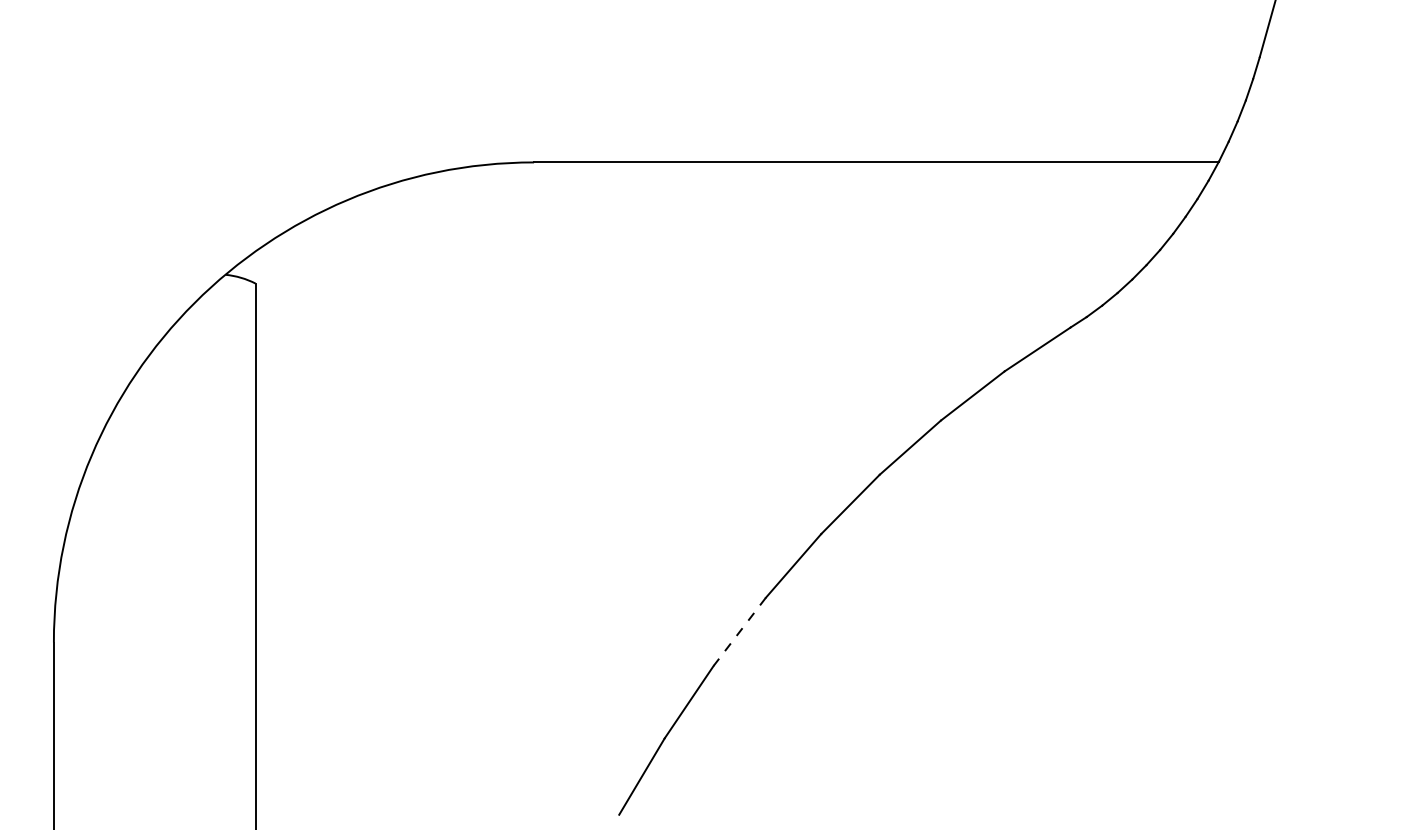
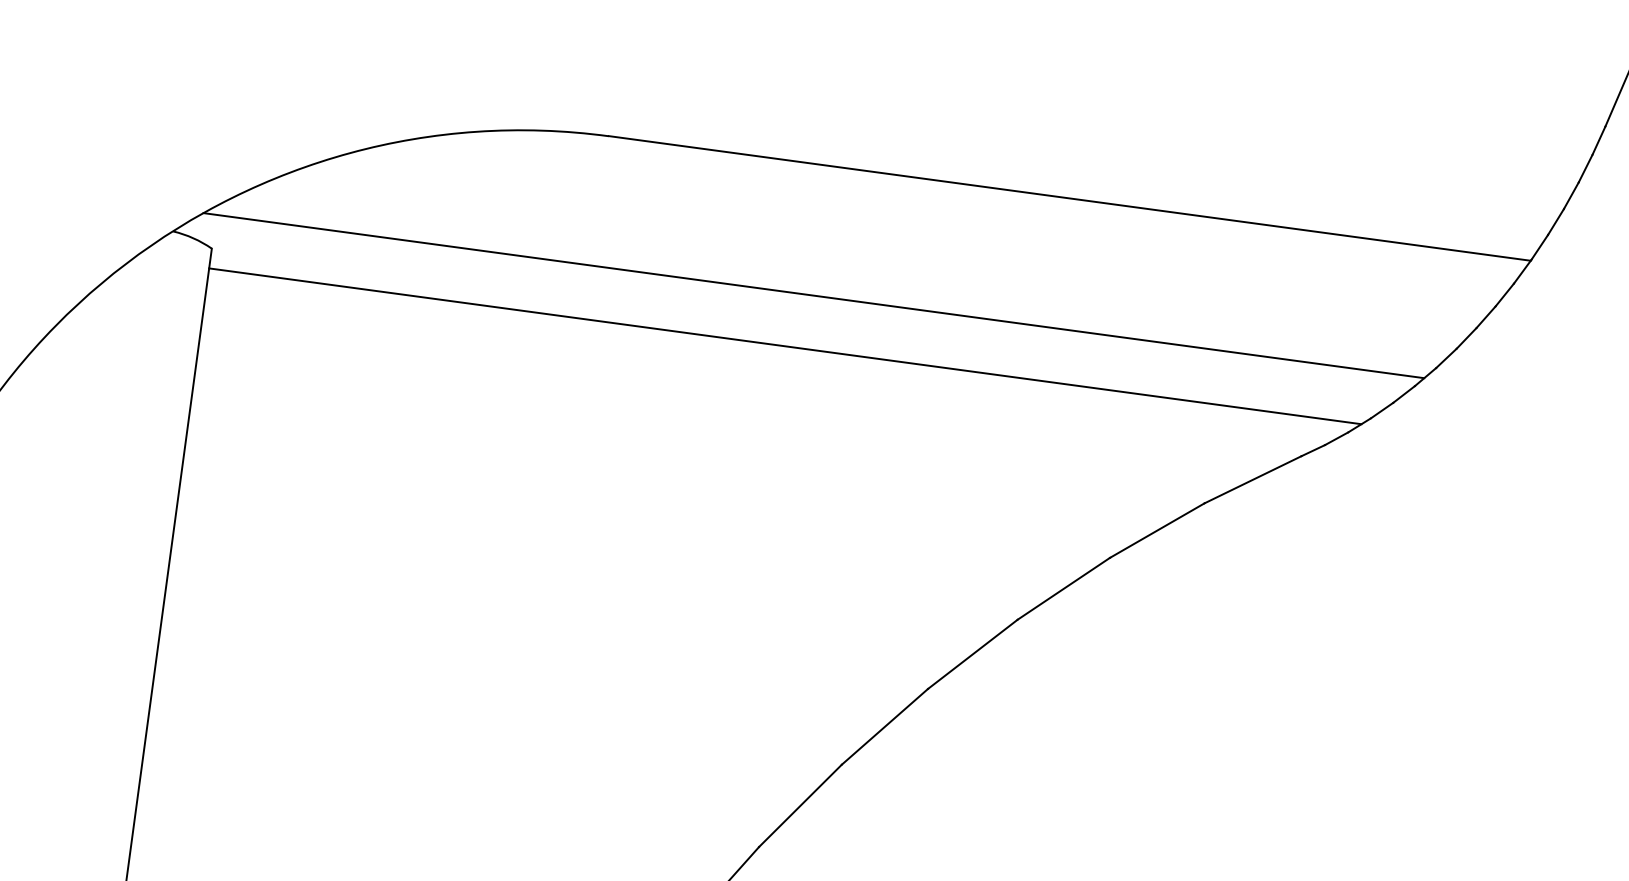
line: (698, 258) -> (812, 295), added
line: (683, 298) -> (785, 346), added
line: (739, 631) -> (800, 805), dashed -> solid

